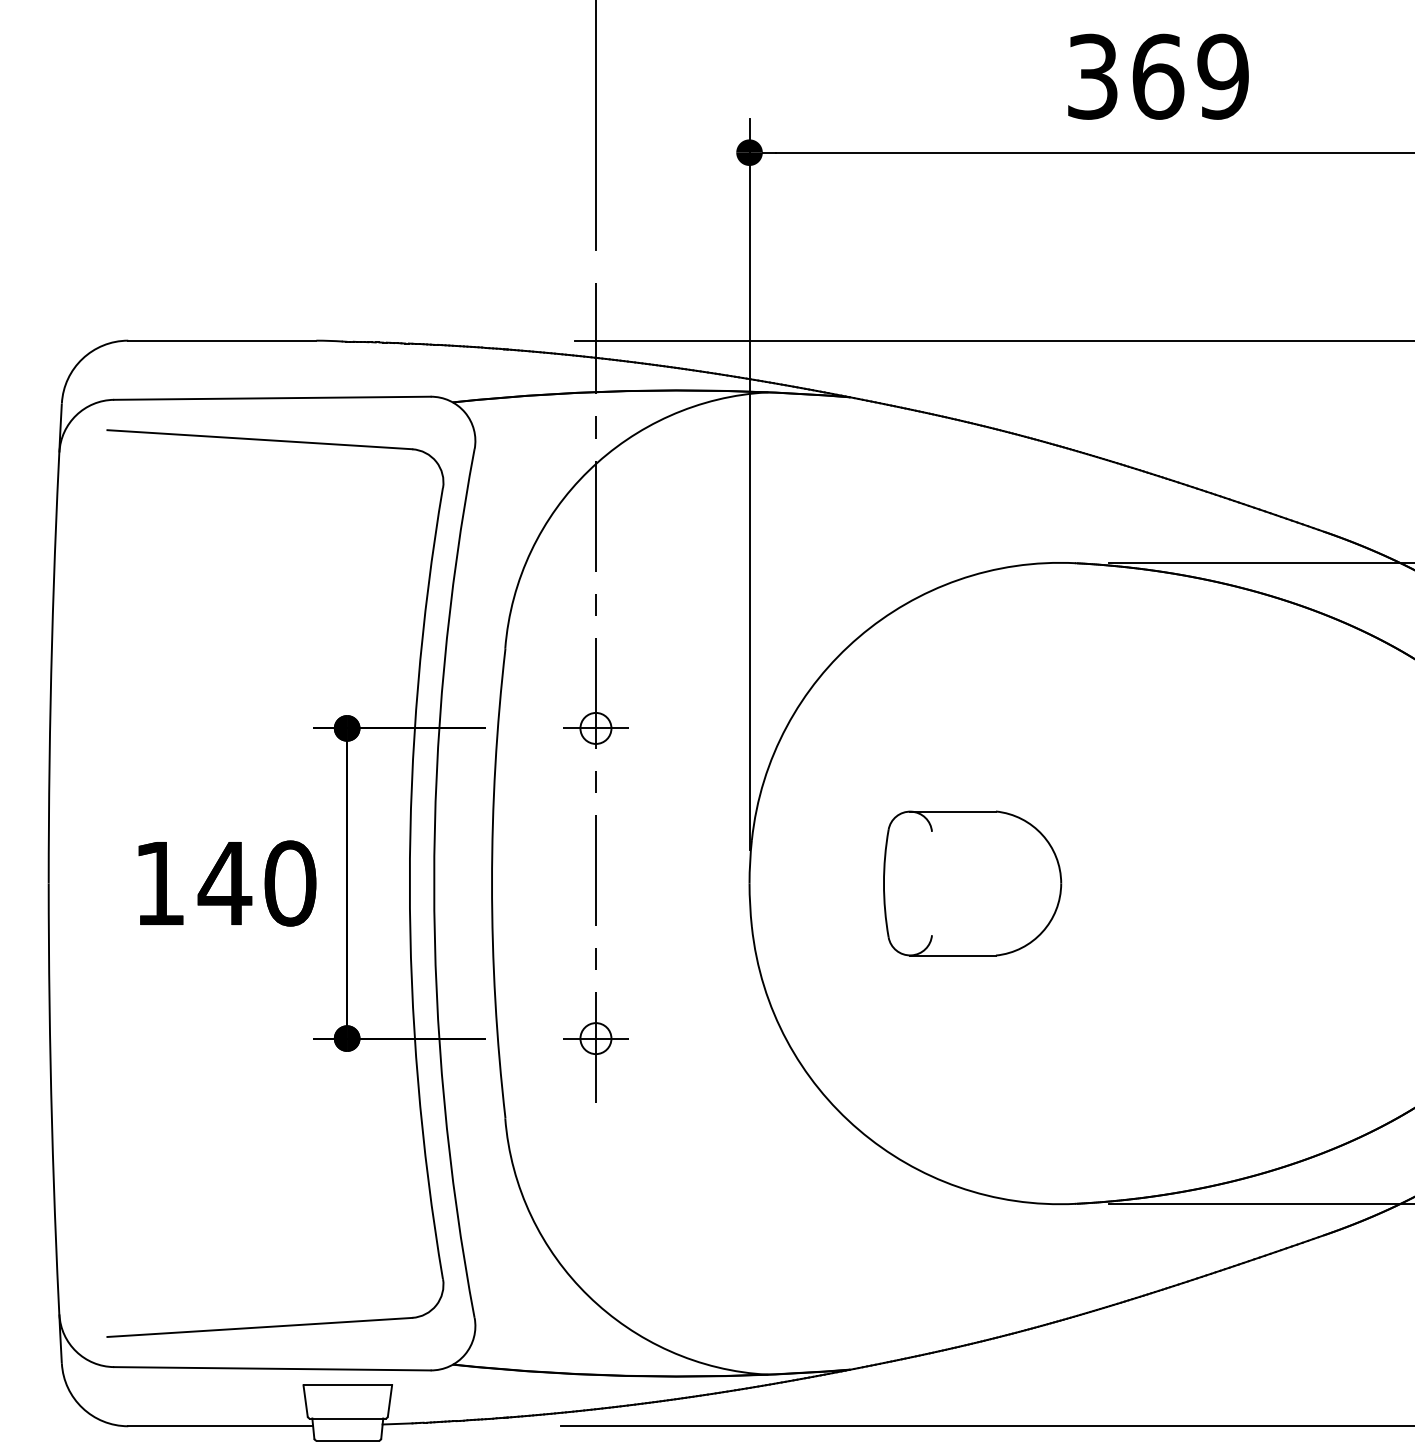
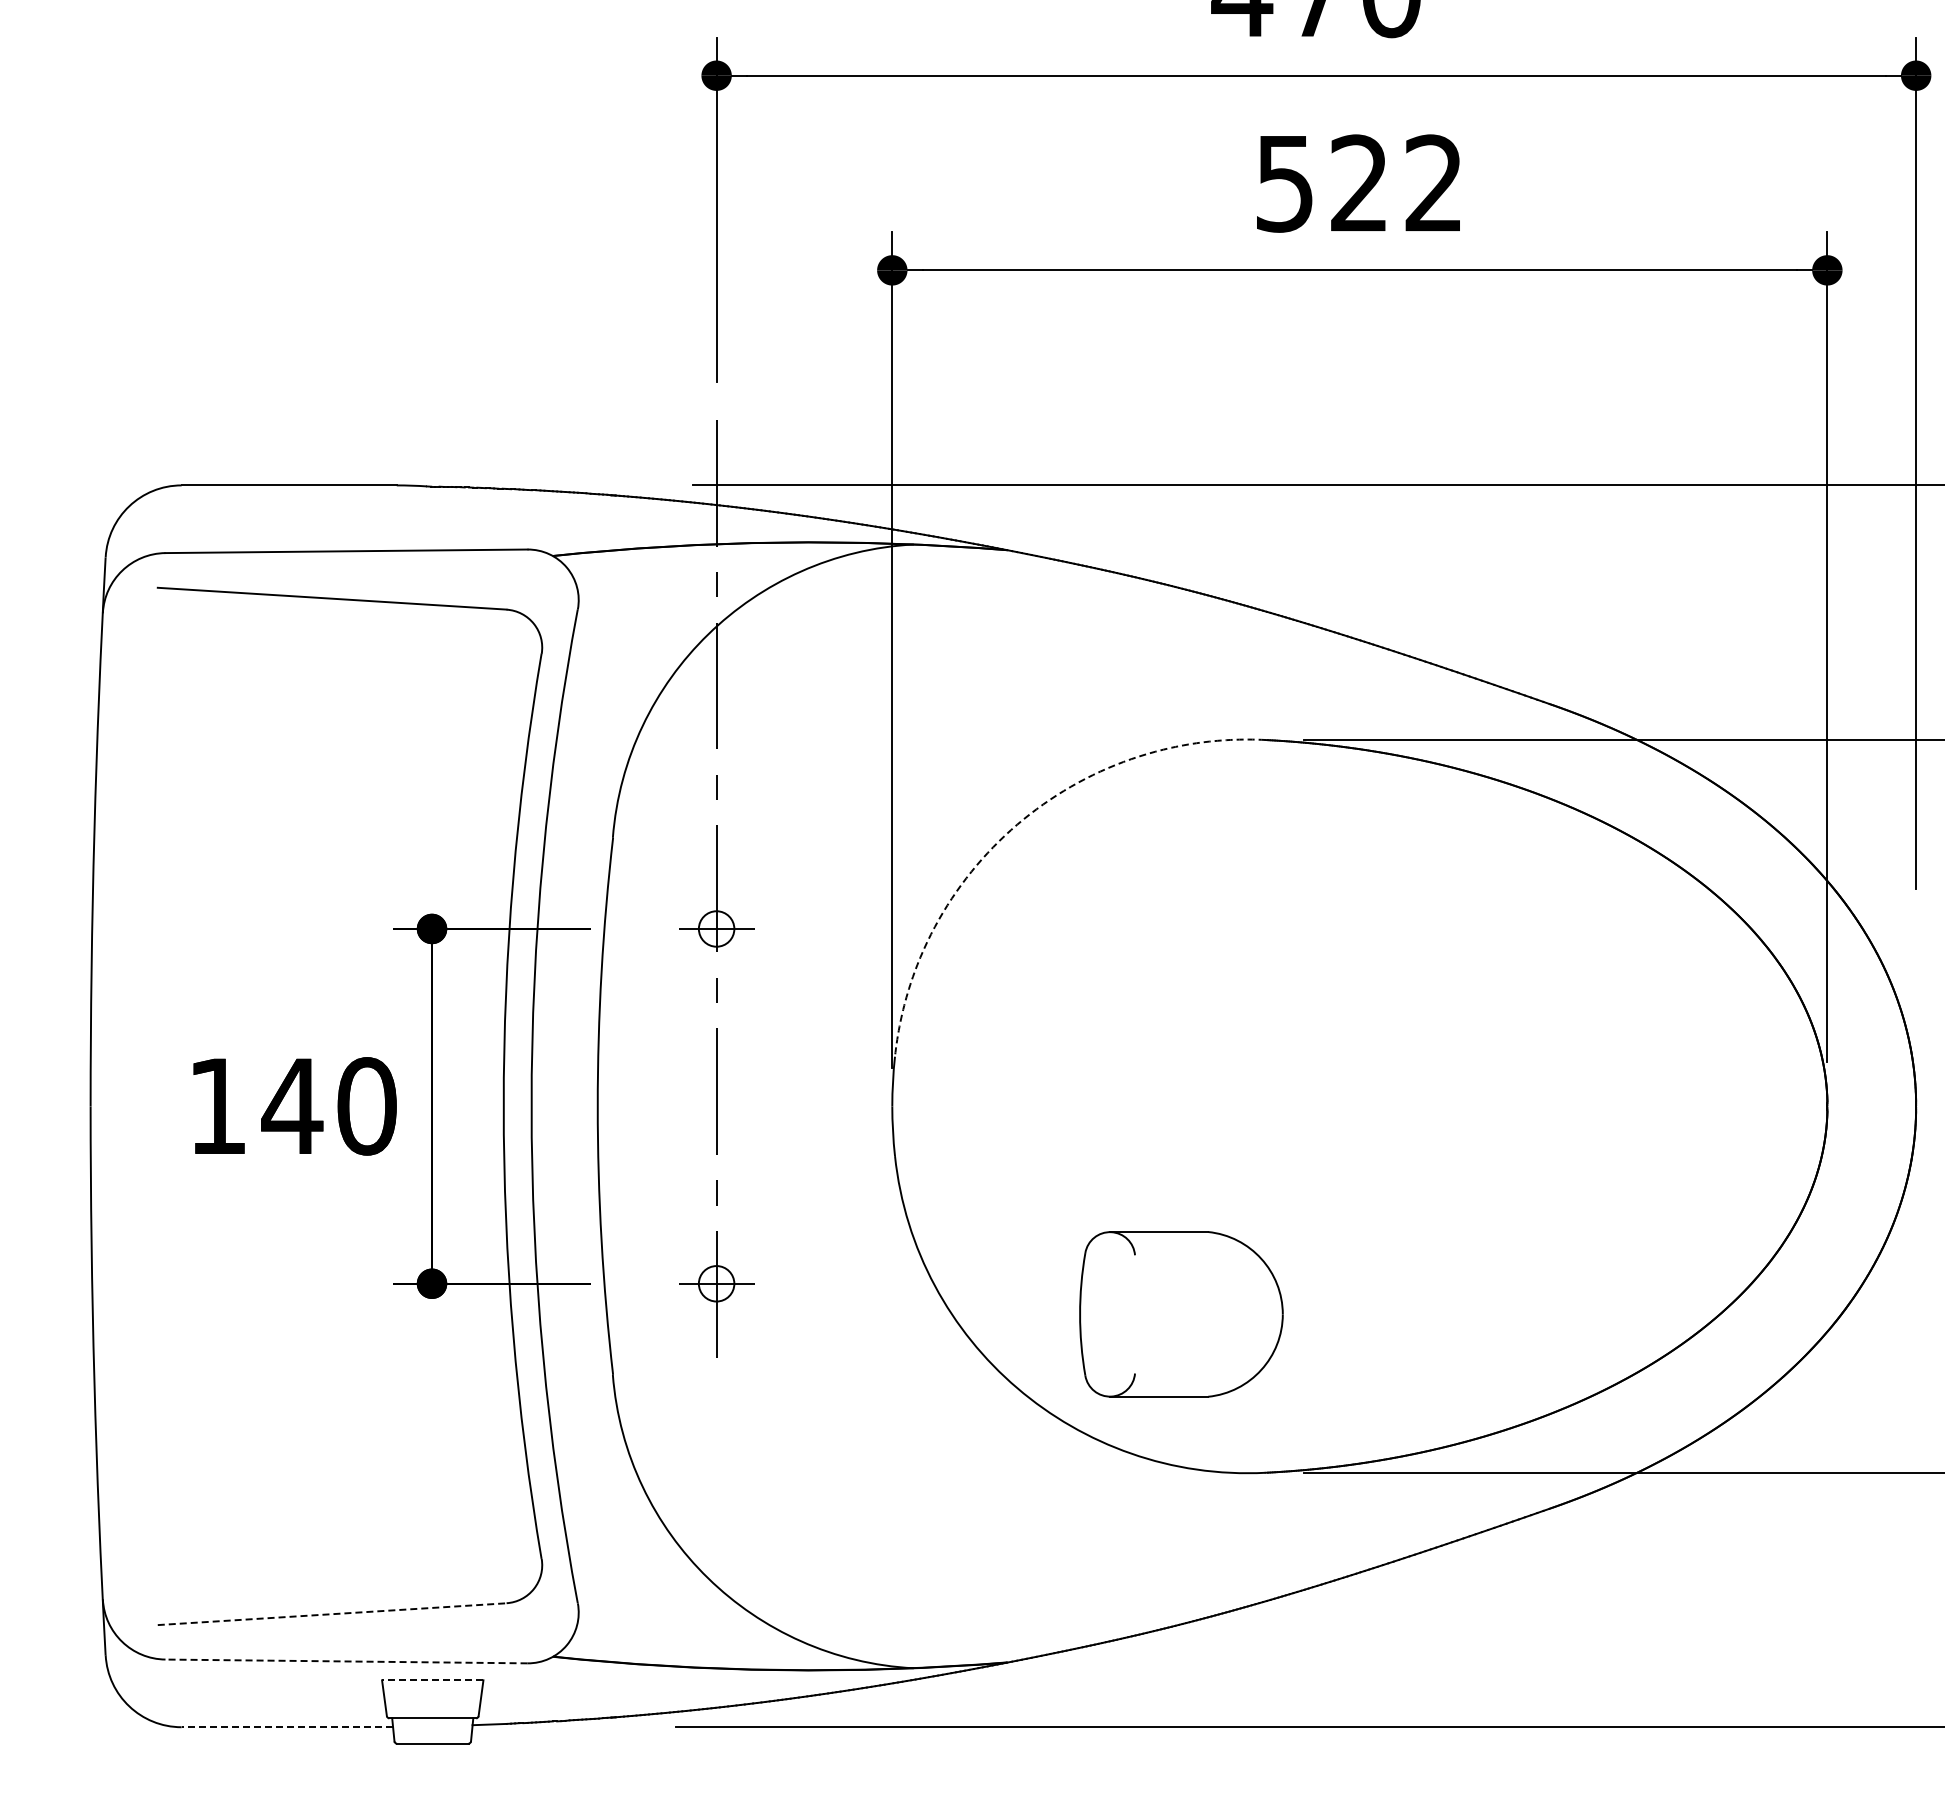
text: (1157, 76) -> (1359, 183), 369 -> 522
arc: (858, 637) -> (1017, 824), solid -> dashed
part: (972, 883) -> (1181, 1314), moved
line: (260, 1327) -> (332, 1614), solid -> dashed
line: (271, 1368) -> (345, 1661), solid -> dashed
line: (347, 1385) -> (432, 1680), solid -> dashed
line: (220, 1426) -> (287, 1727), solid -> dashed

